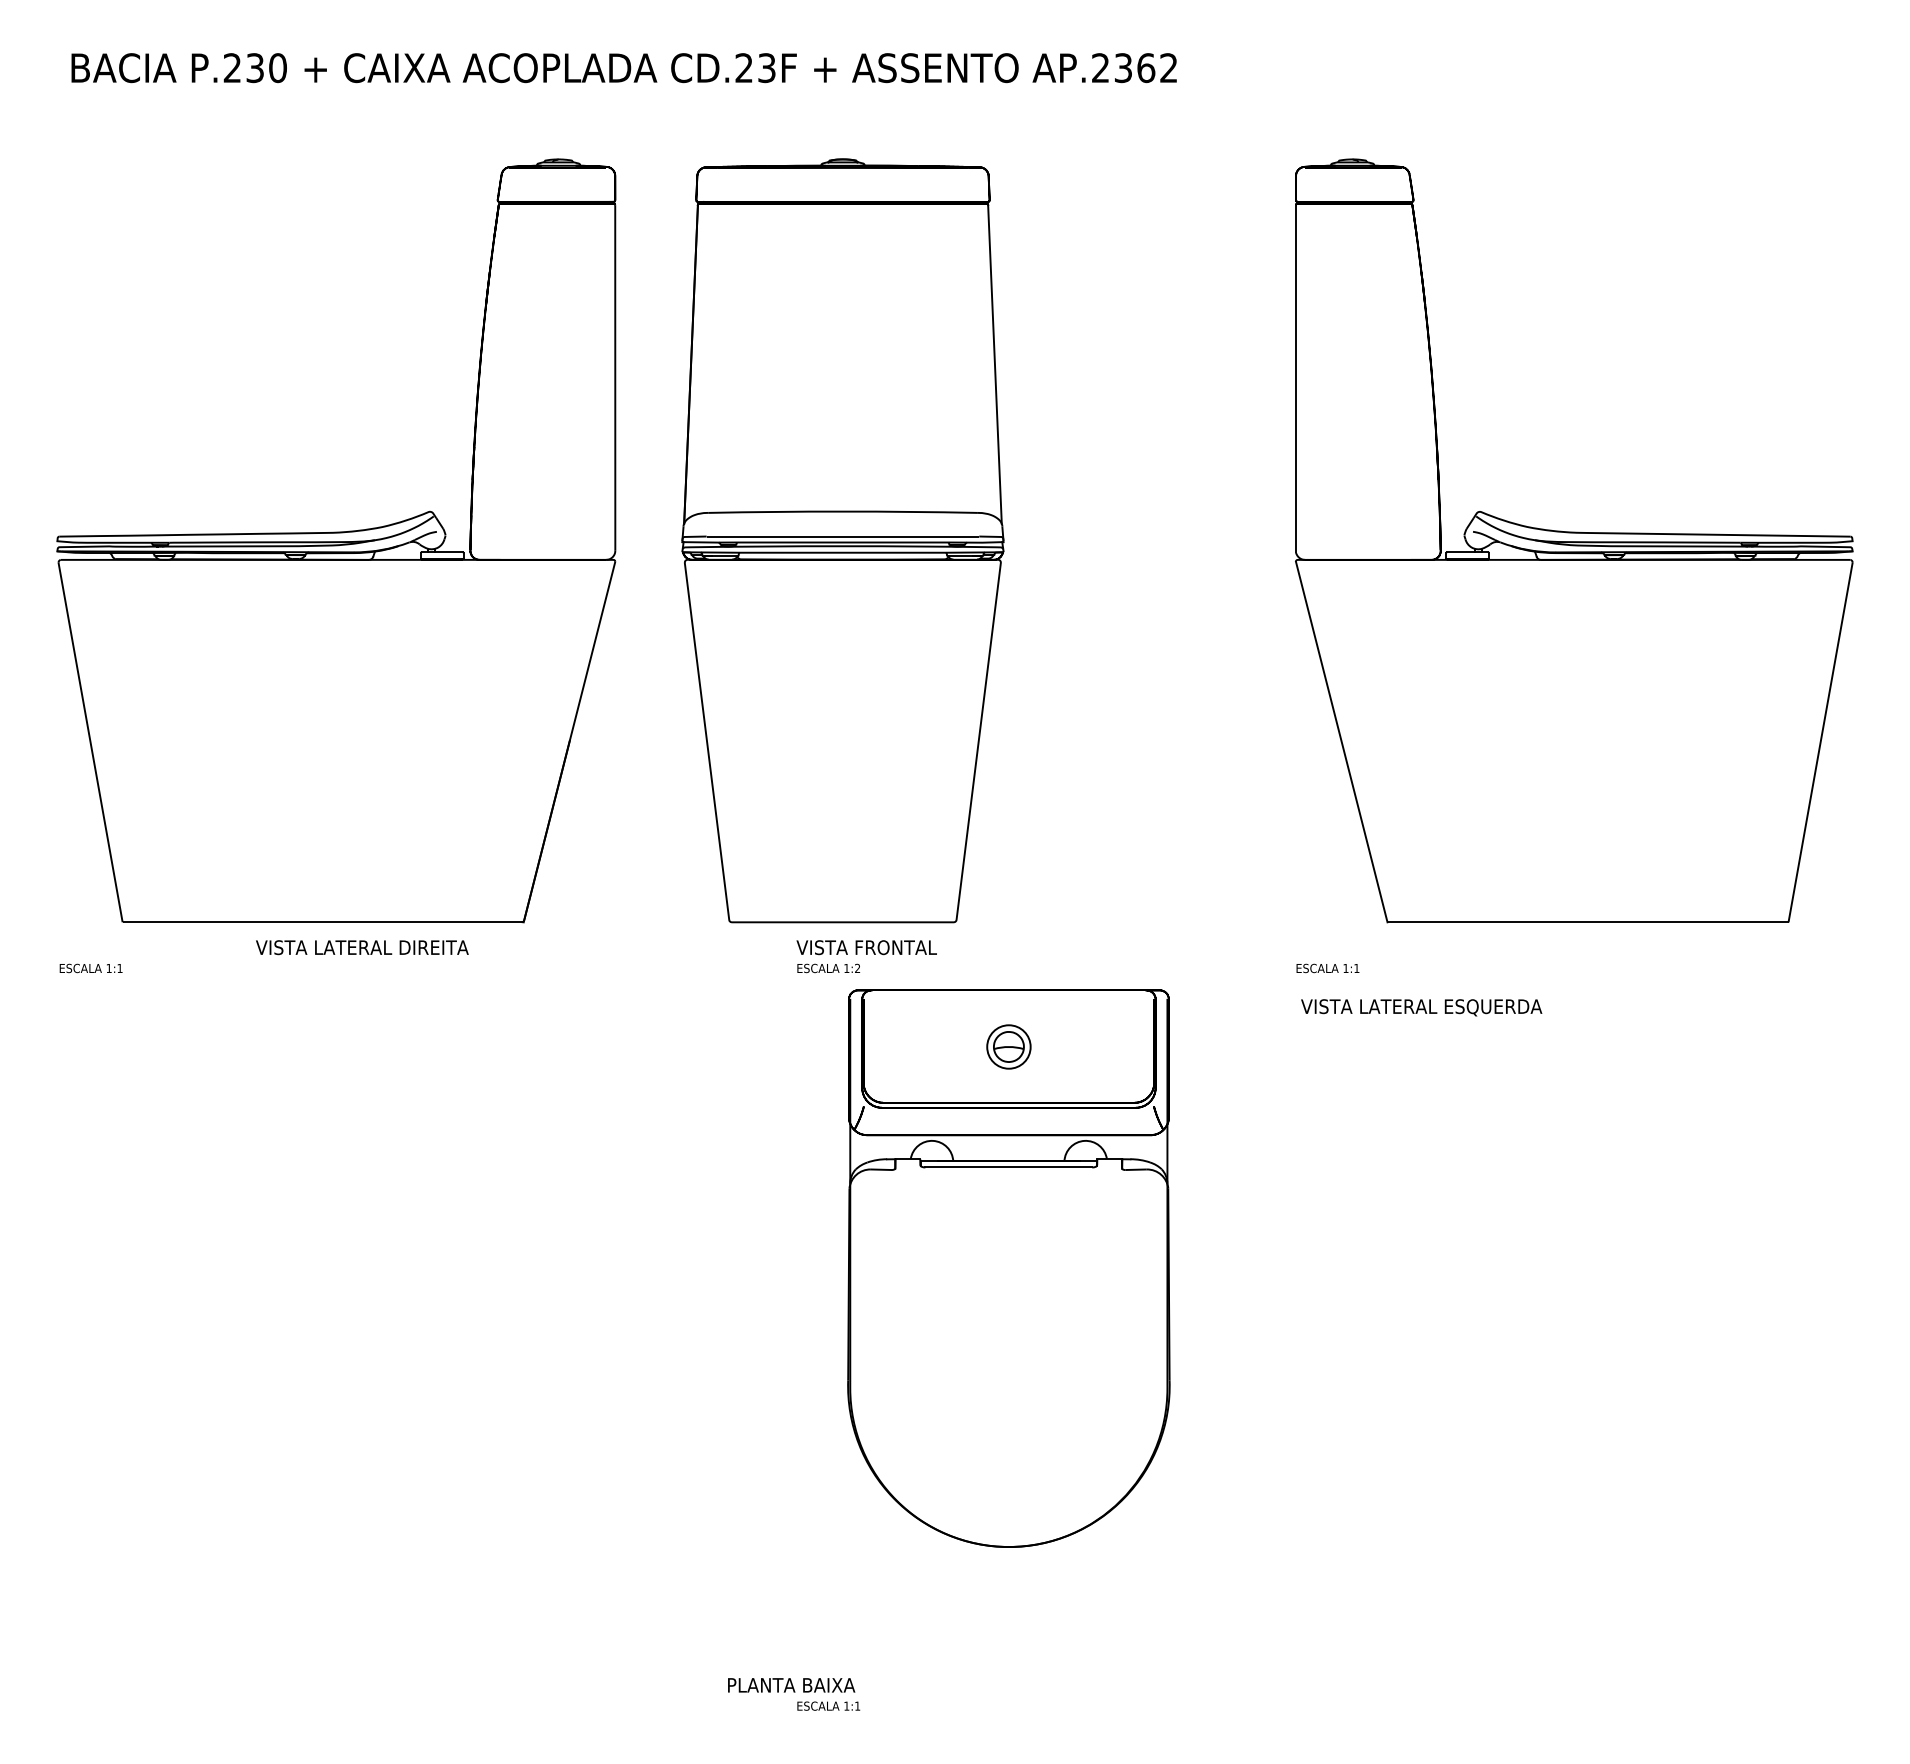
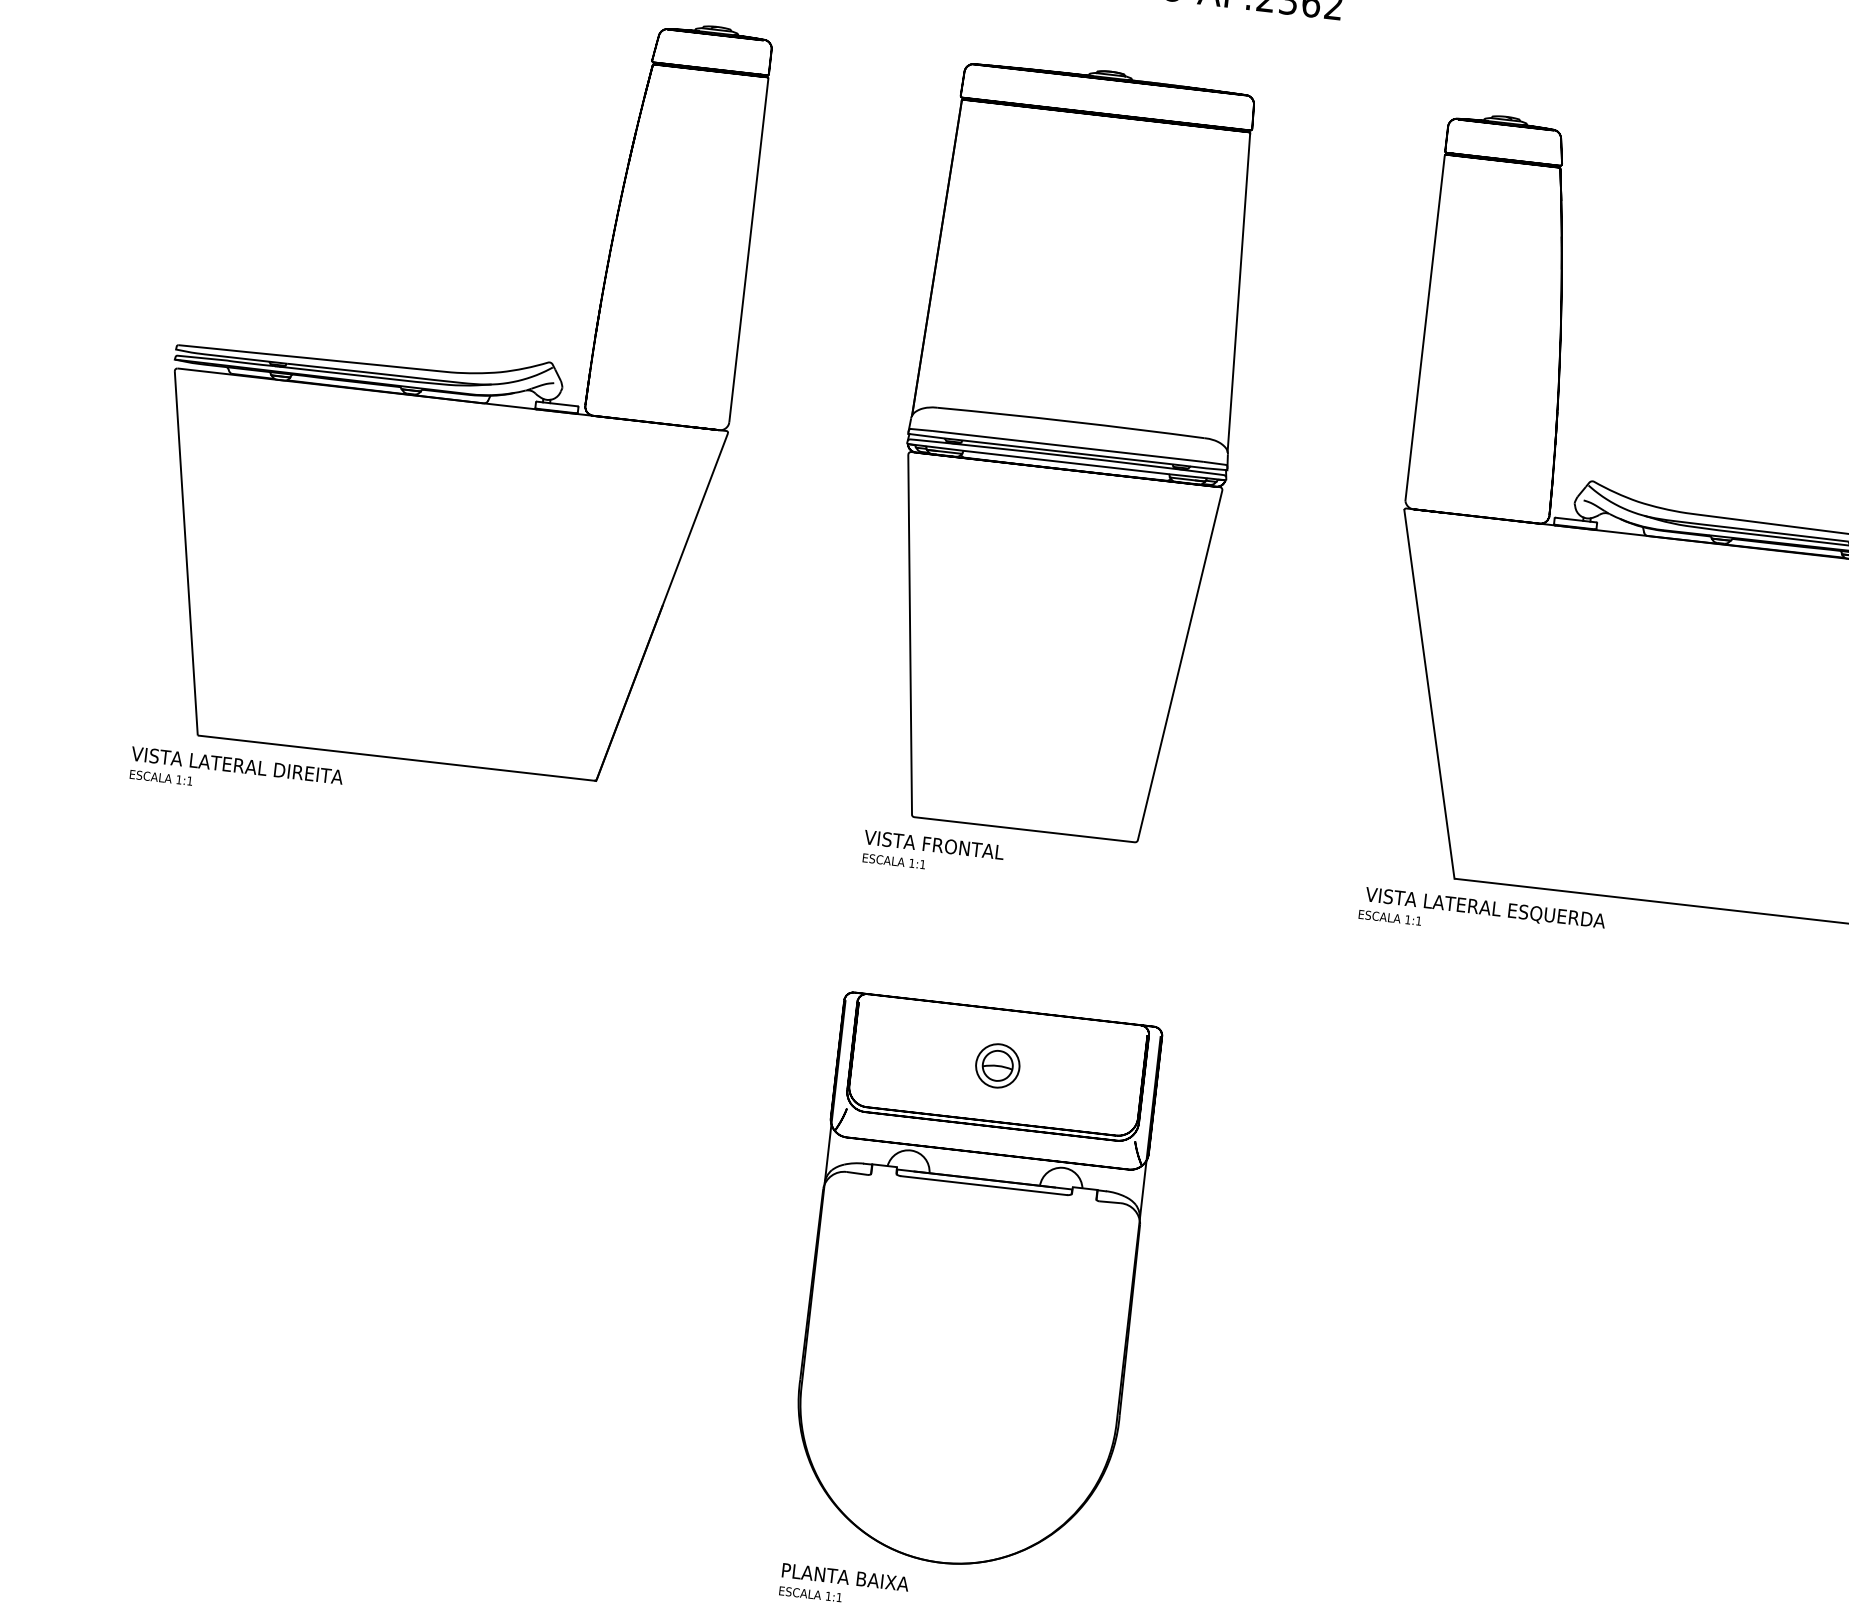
part: (842, 540) -> (1067, 450), moved
text: (362, 947) -> (237, 765), moved
text: (857, 967) -> (922, 863), 1:2 -> 1:1
text: (1421, 1007) -> (1485, 908), moved
part: (1008, 1268) -> (972, 1285), moved
text: (791, 1685) -> (845, 1577), moved

